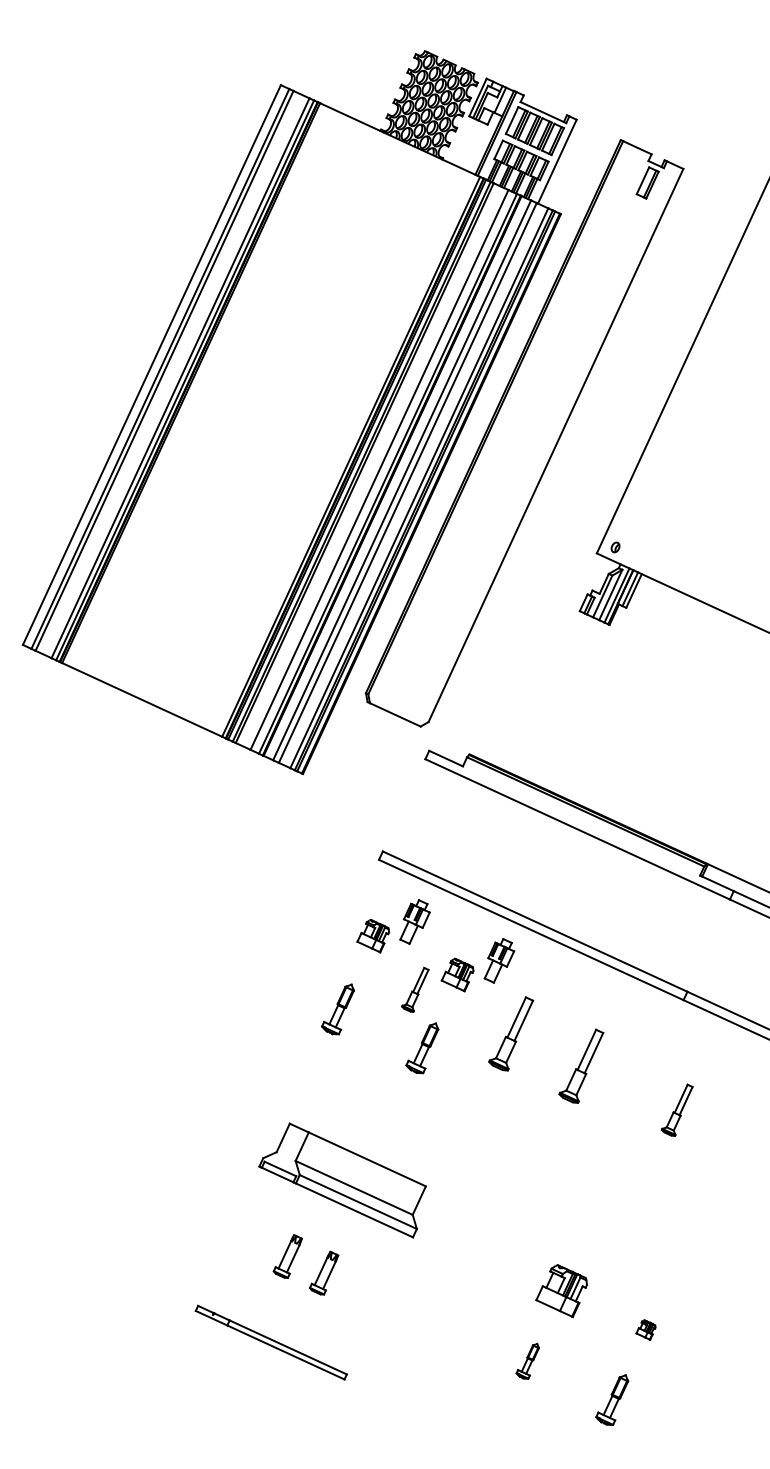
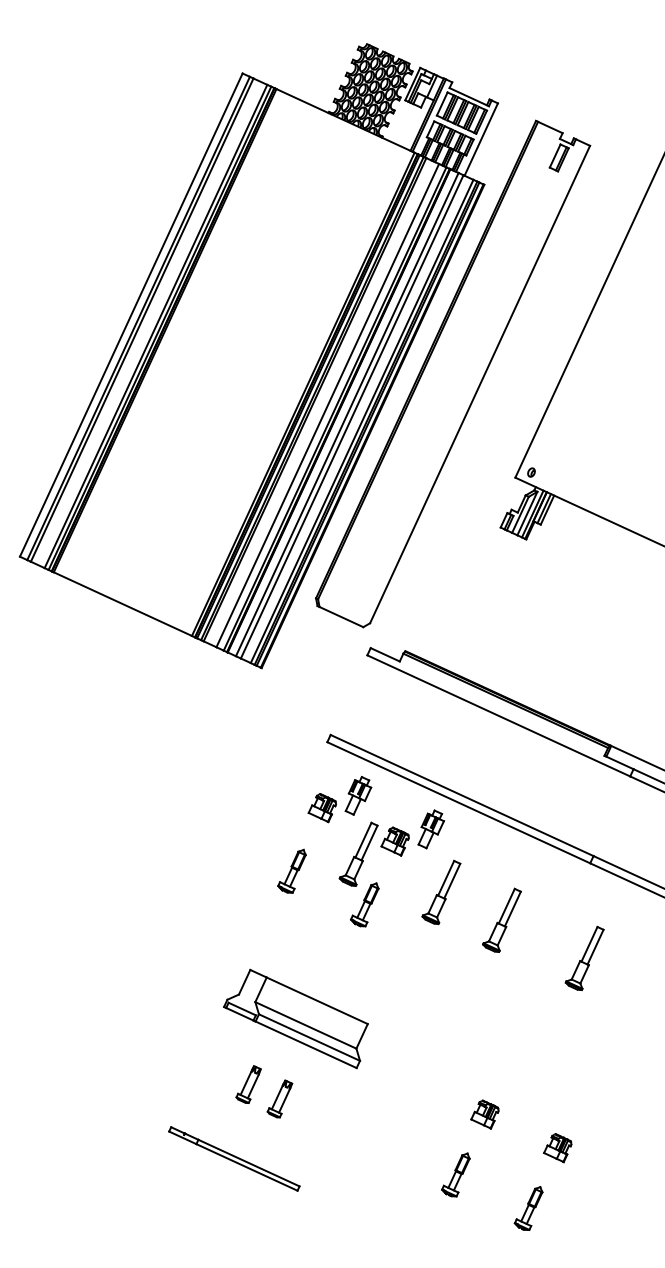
part: (415, 989) -> (358, 854), size x1.67
part: (677, 1109) -> (584, 957), size x1.43
part: (561, 1291) -> (484, 1114), size x0.62
part: (645, 1329) -> (557, 1147), size x1.67
part: (527, 1361) -> (455, 1175), size x1.43

